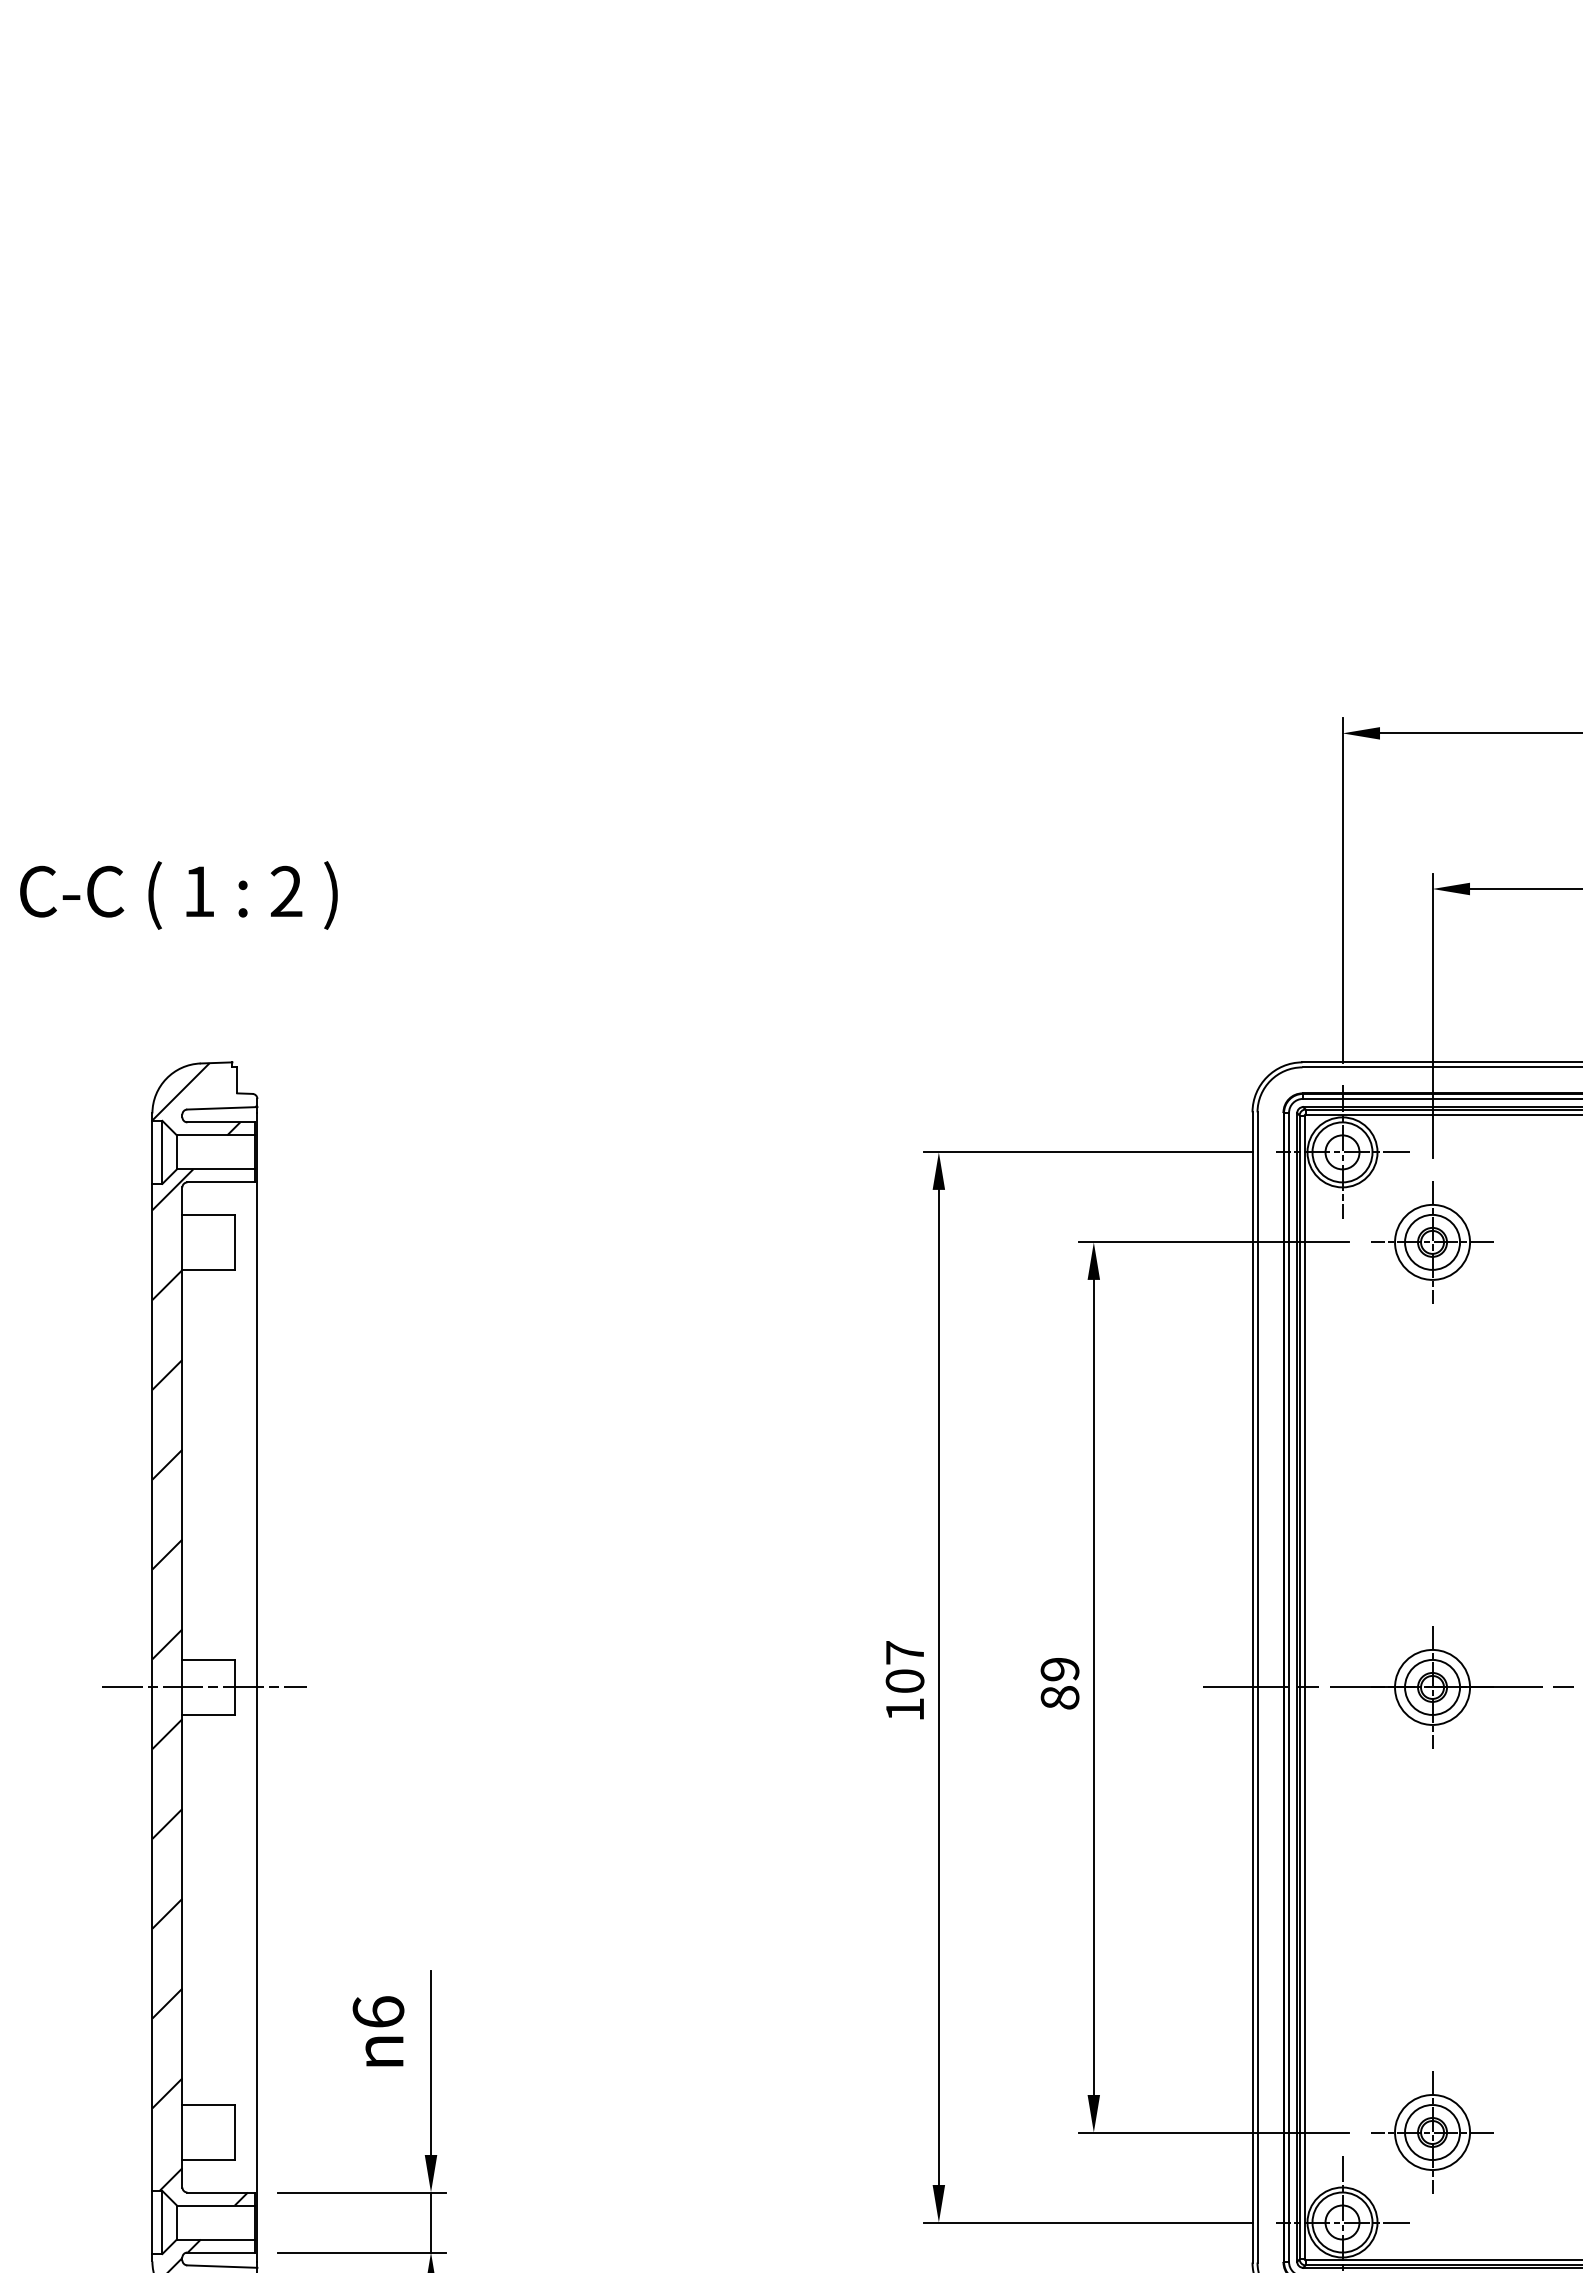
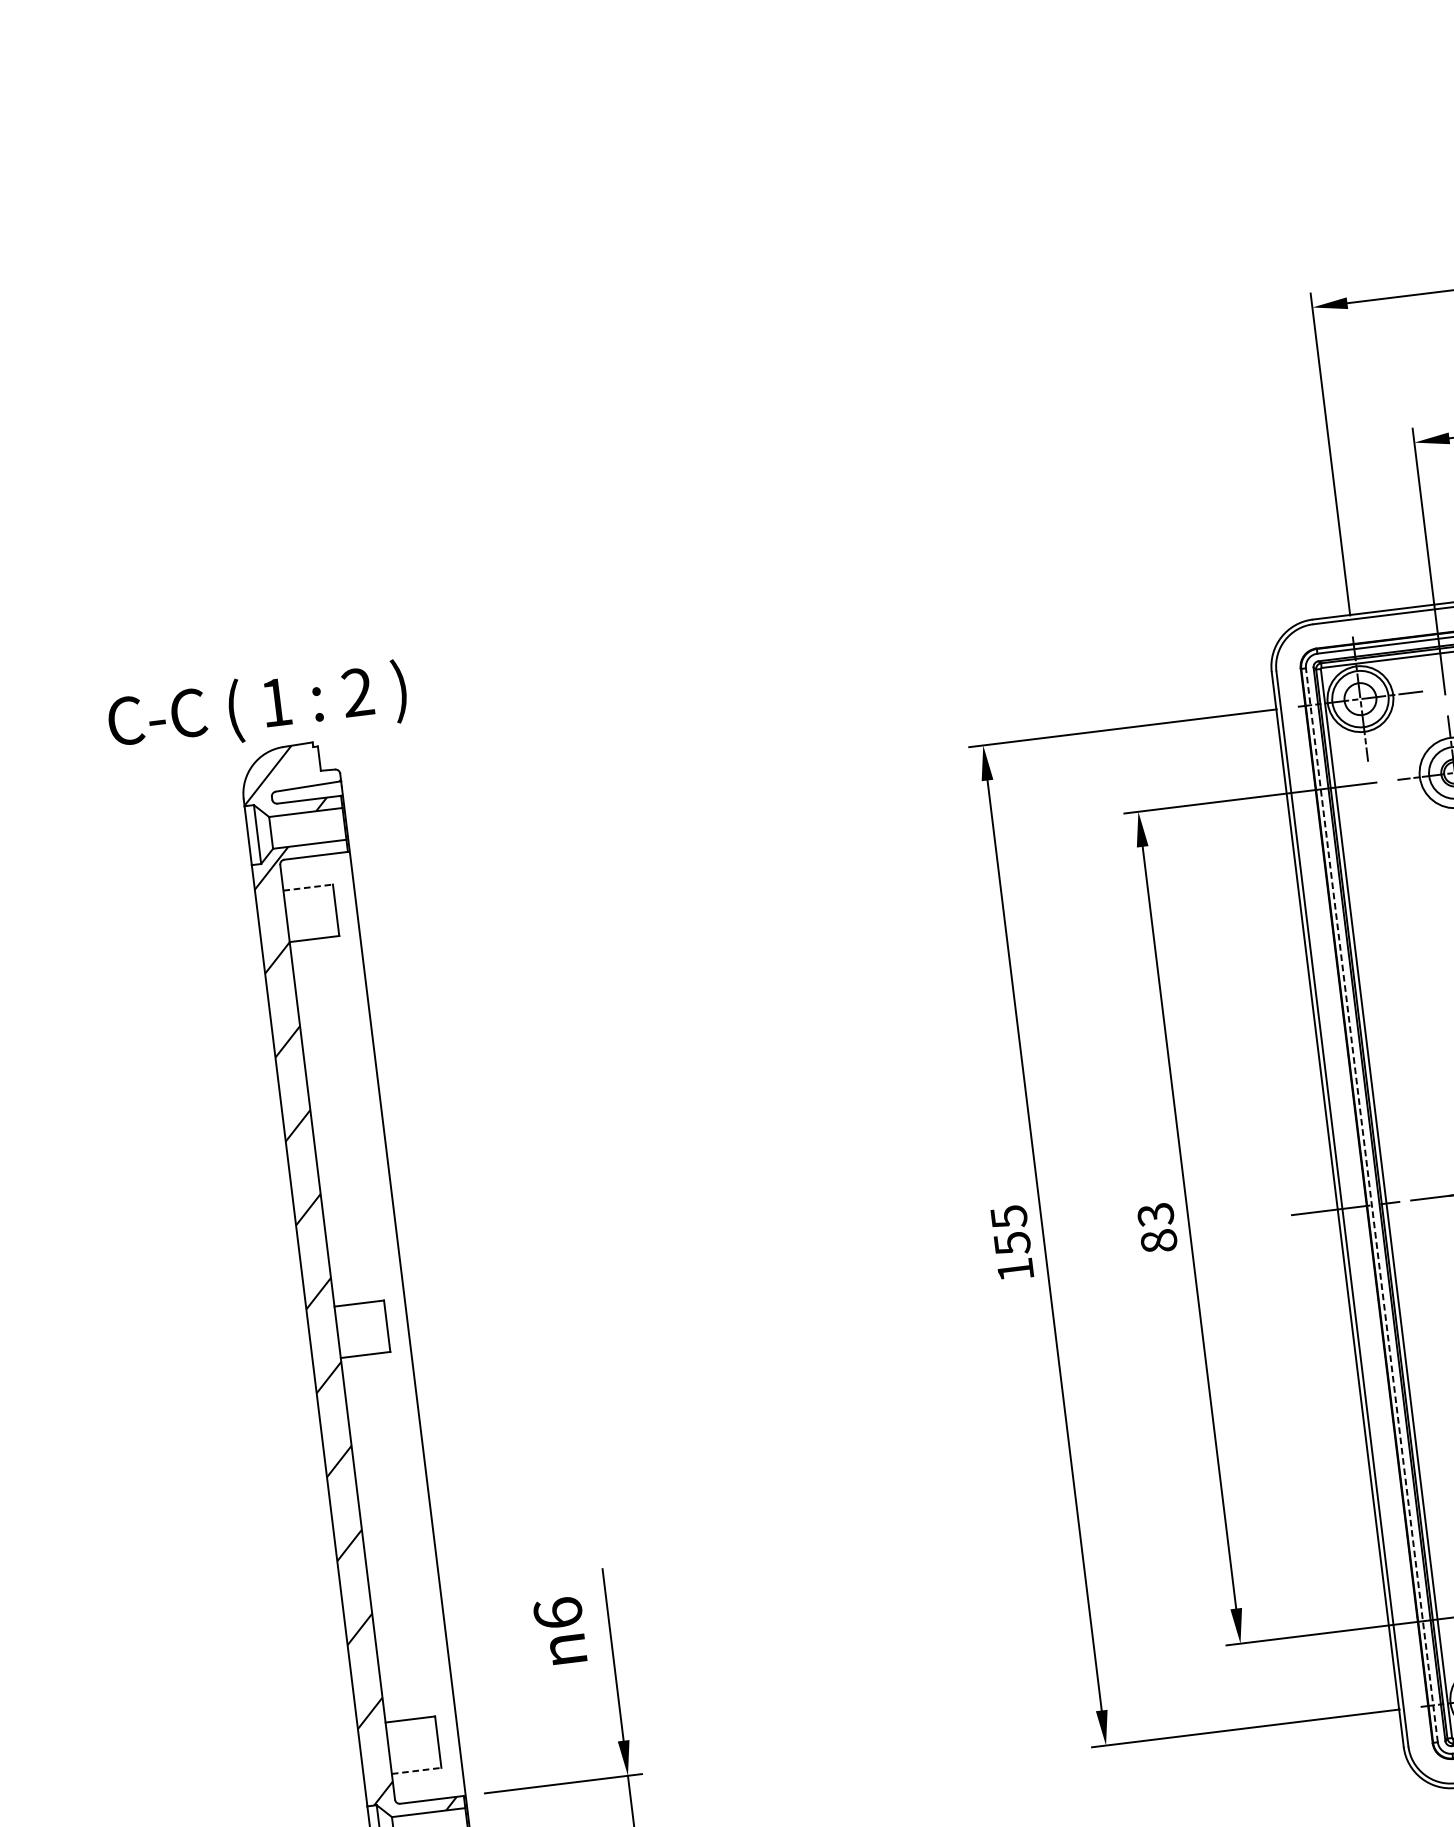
text: (178, 895) -> (257, 708), moved
line: (208, 1214) -> (307, 887), solid -> dashed
text: (904, 1667) -> (1010, 1230), 107 -> 155
text: (1059, 1669) -> (1155, 1214), 89 -> 83
line: (204, 1687) -> (358, 1329), removed
line: (1289, 1687) -> (1372, 1205), solid -> dashed
line: (208, 2160) -> (416, 1771), solid -> dashed

